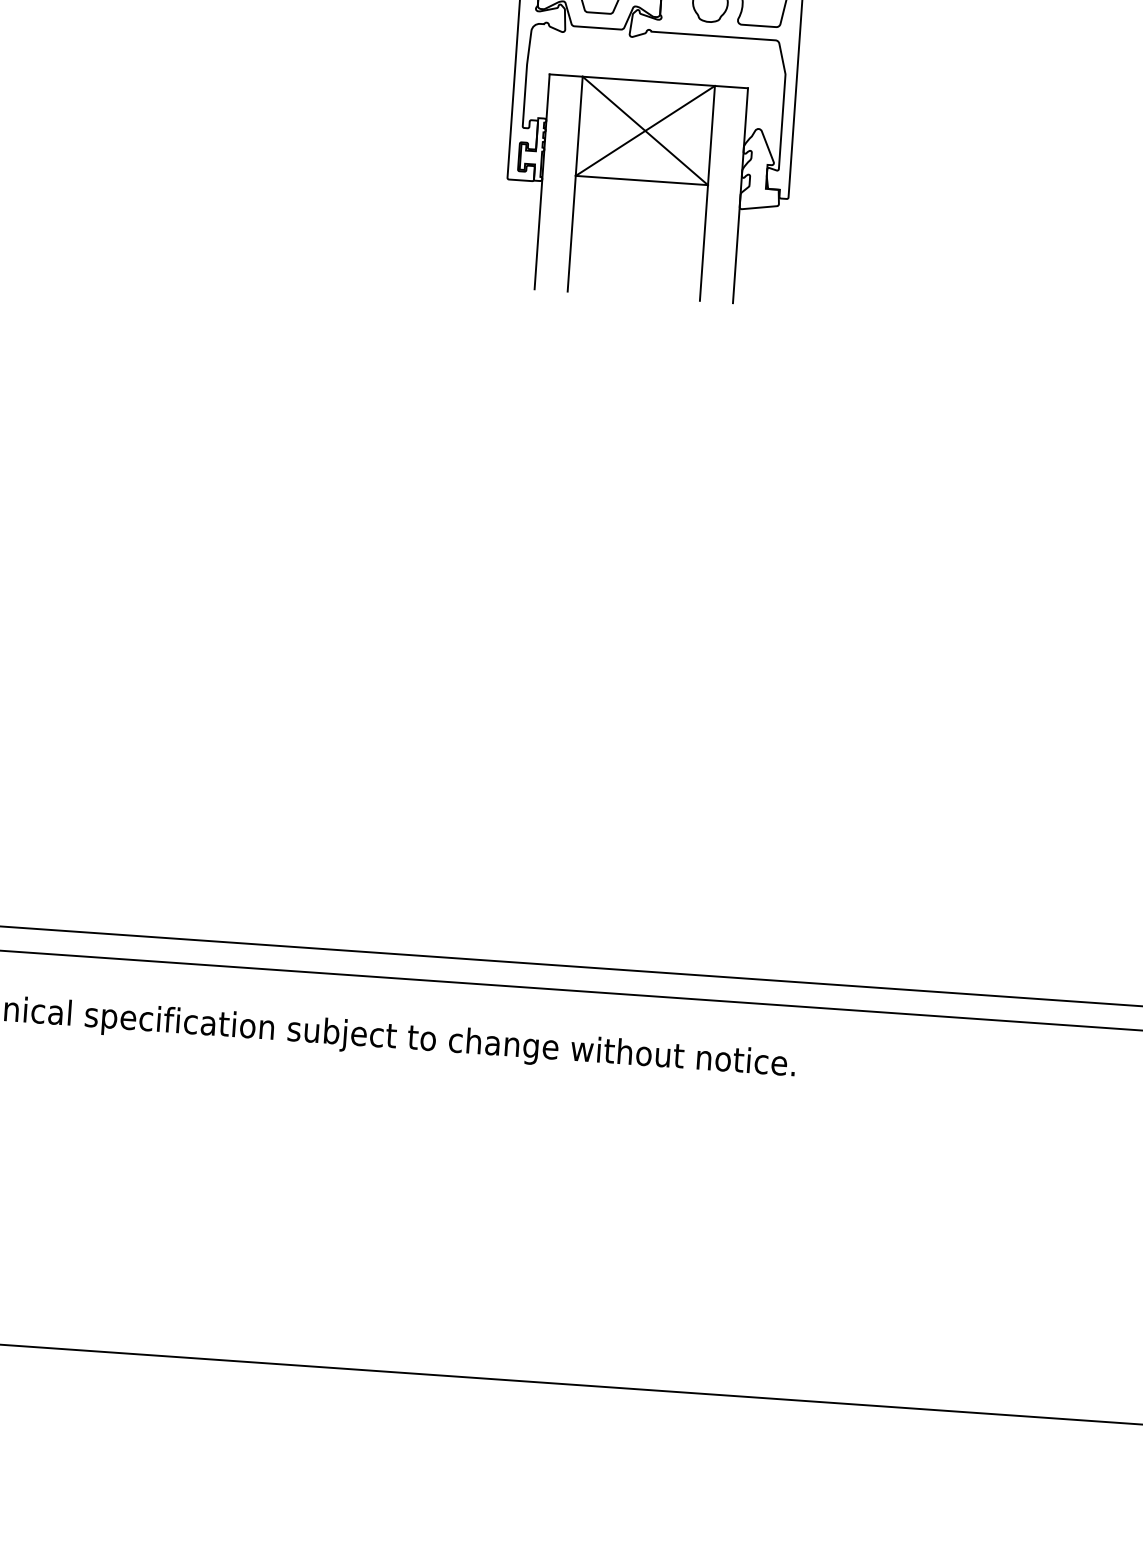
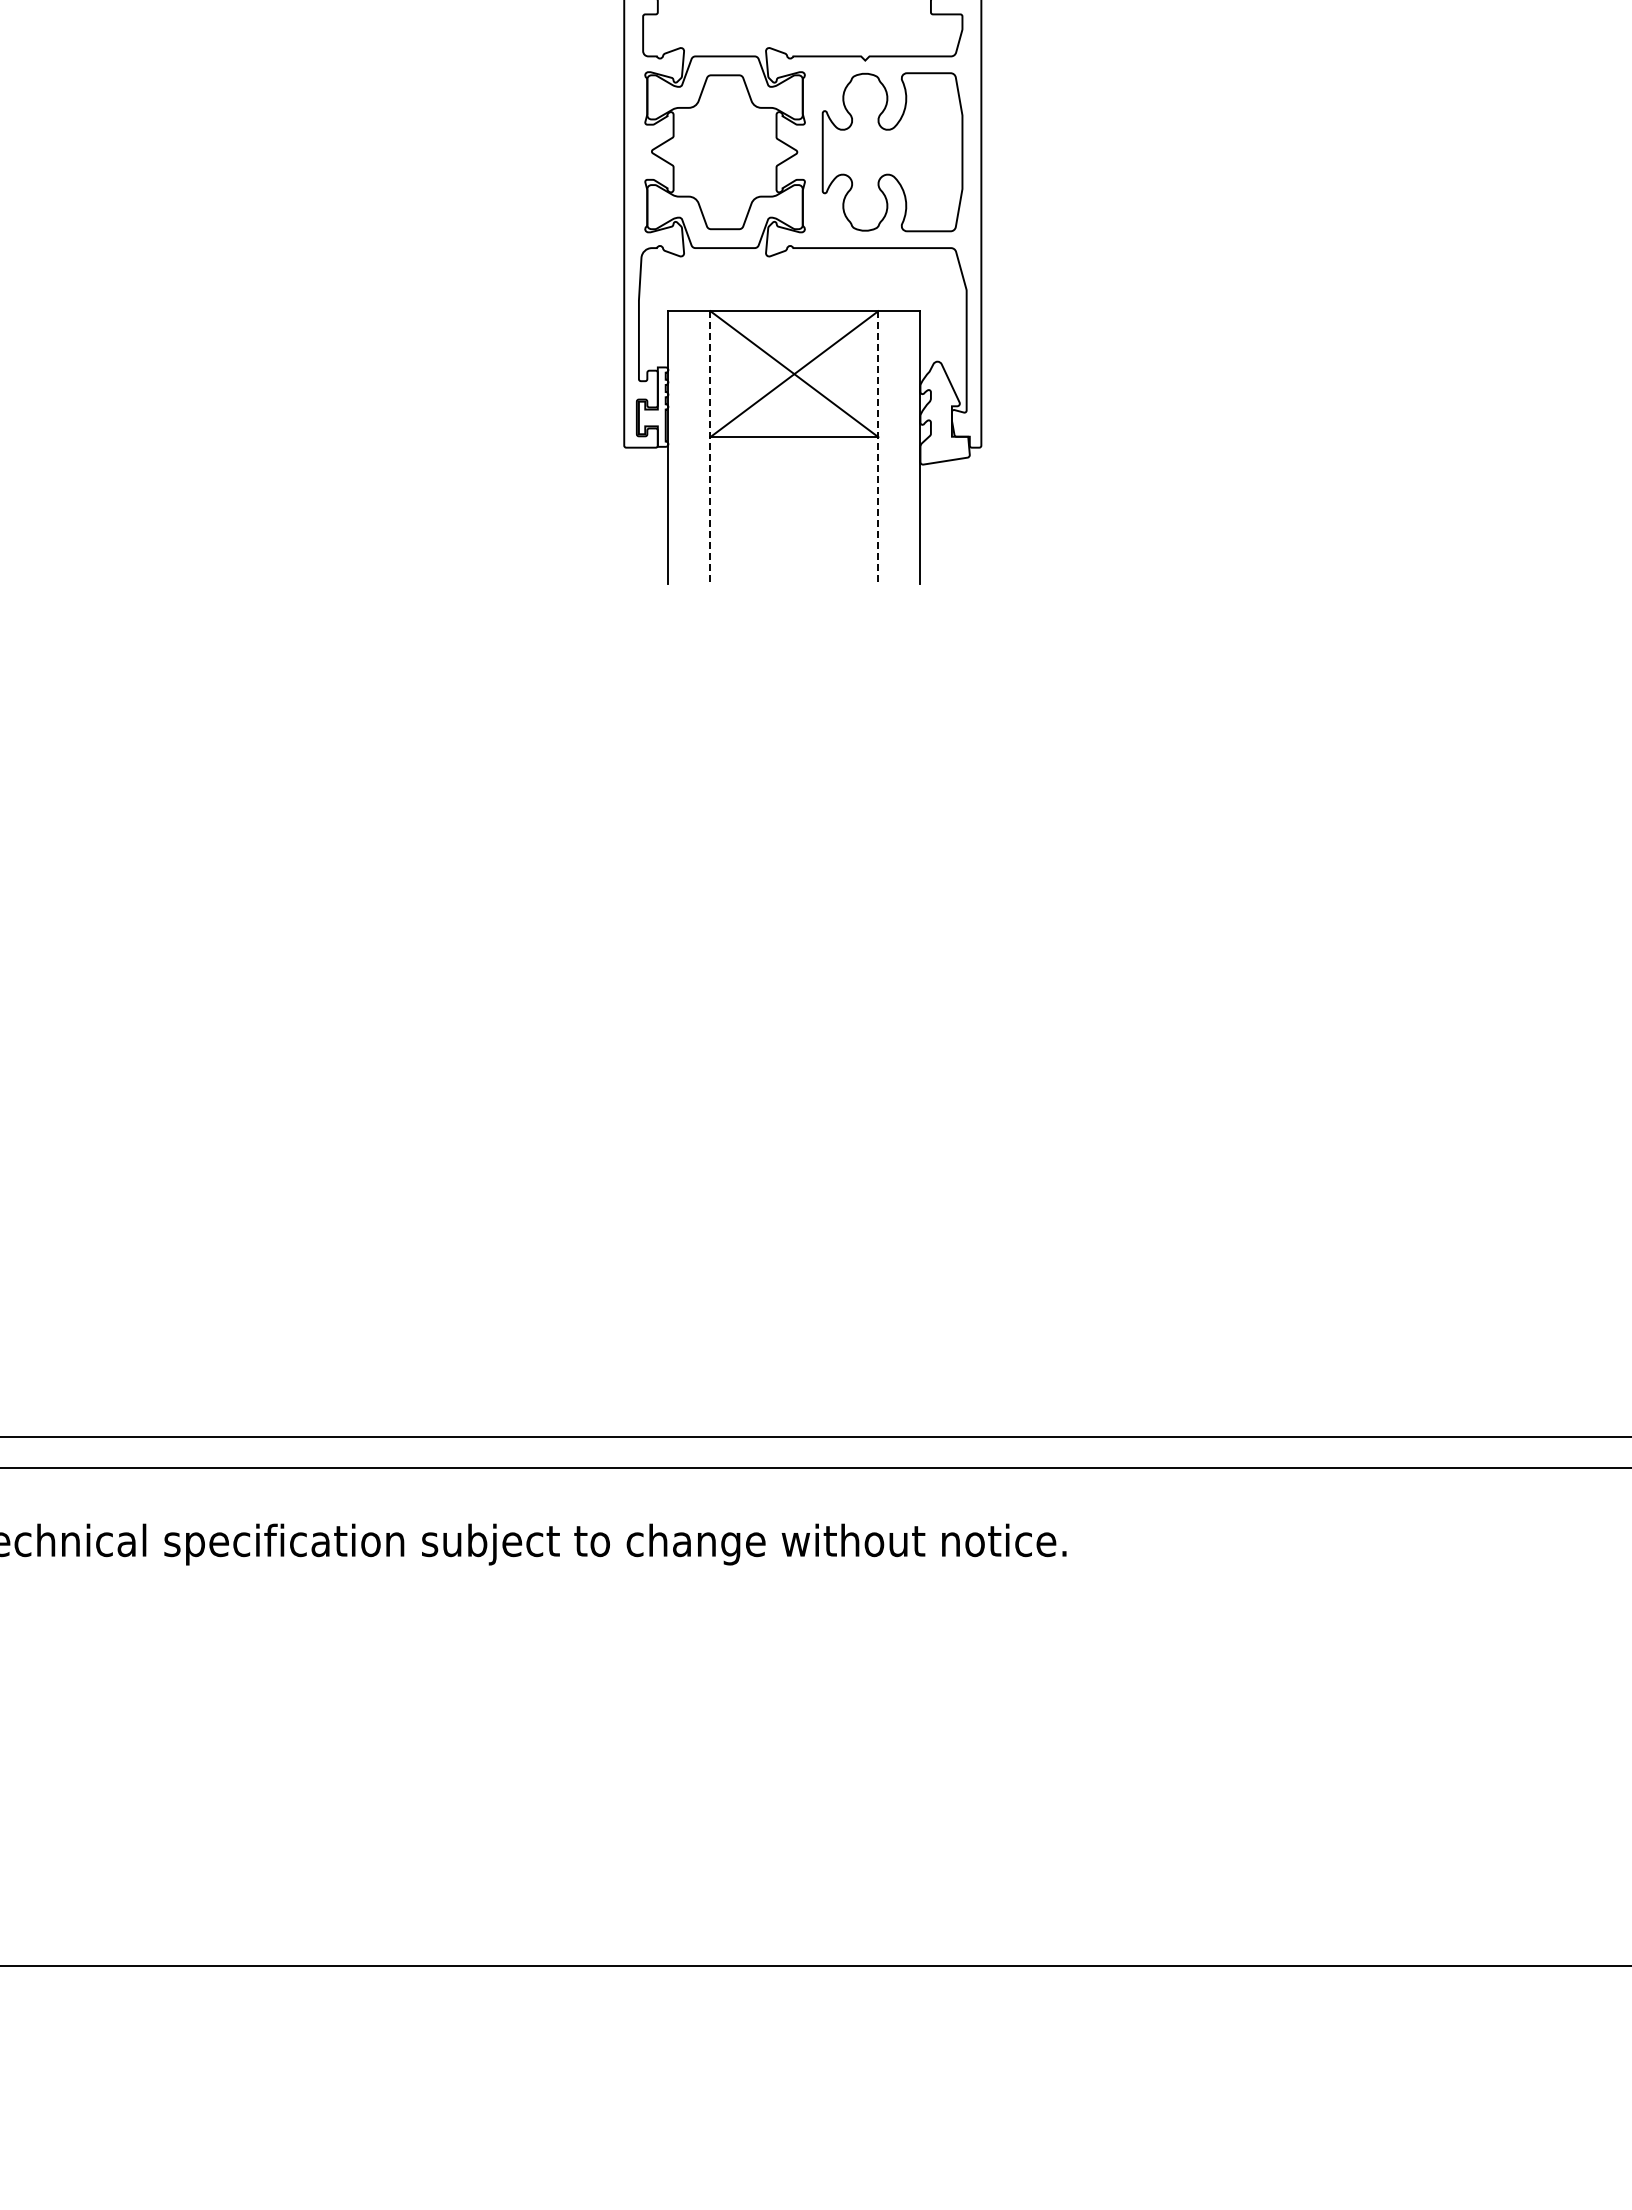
line: (575, 184) -> (710, 447), solid -> dashed
line: (707, 193) -> (878, 447), solid -> dashed

